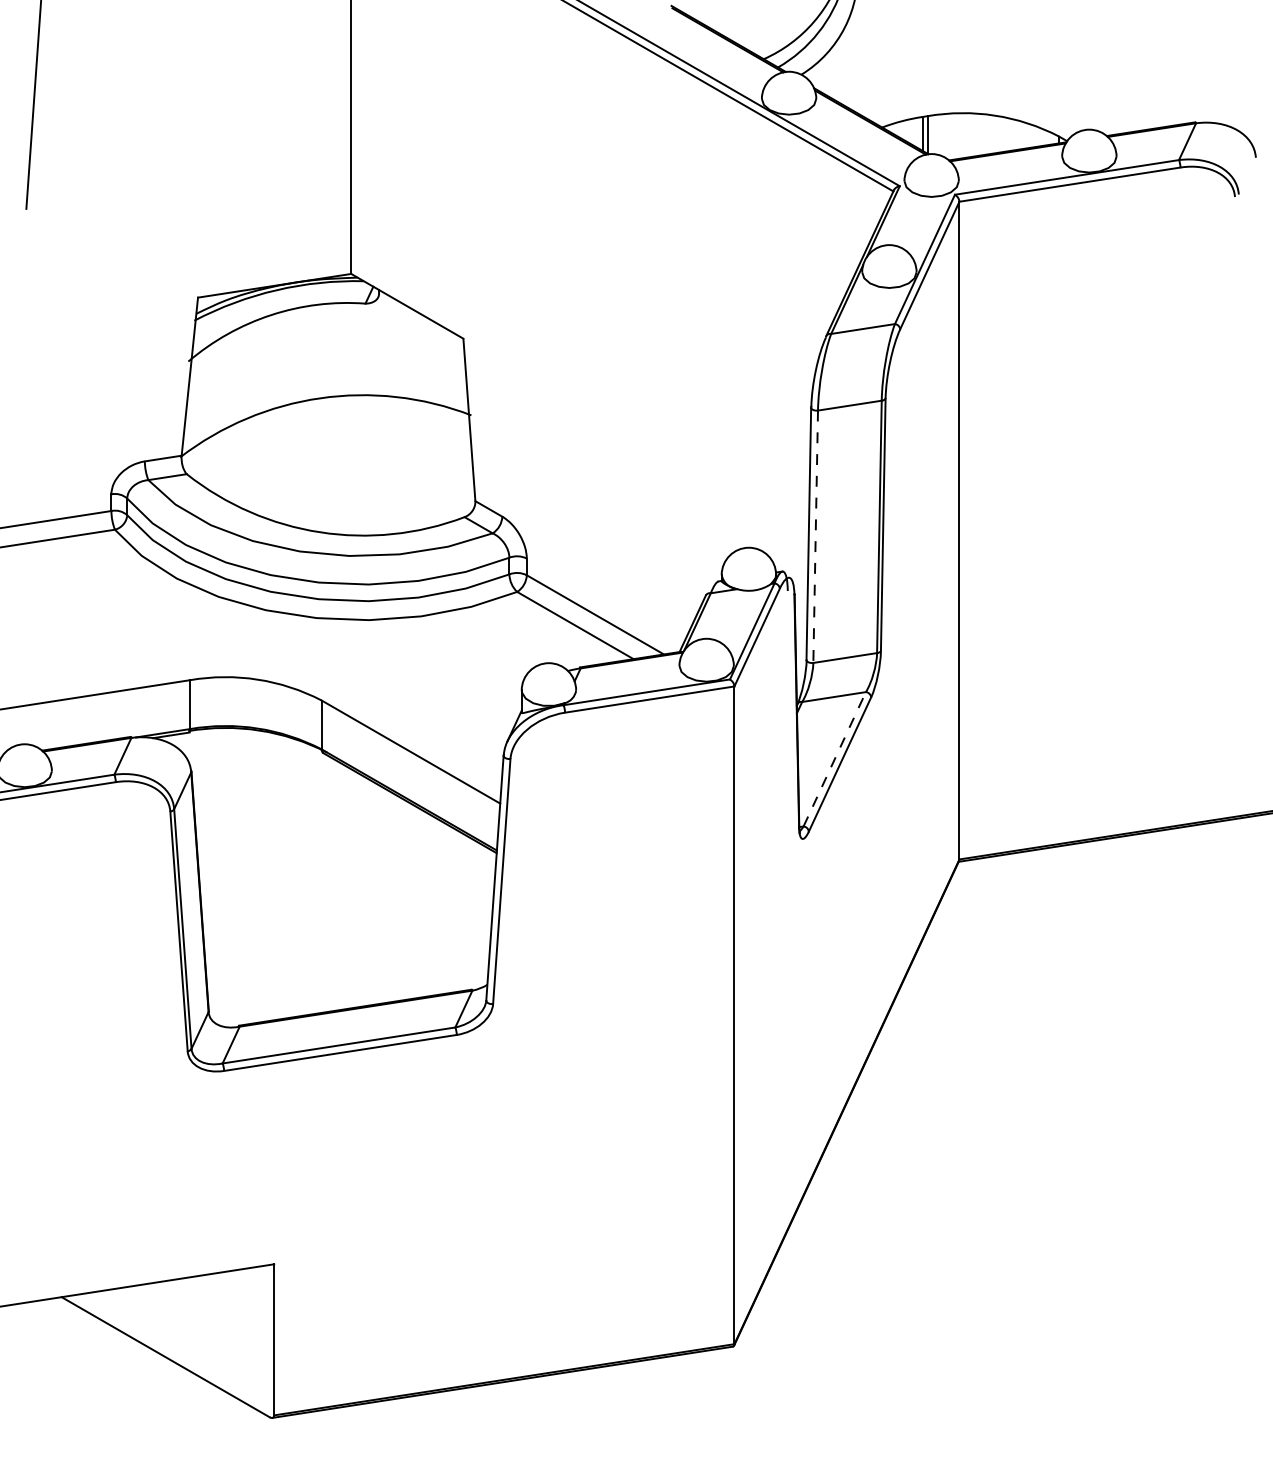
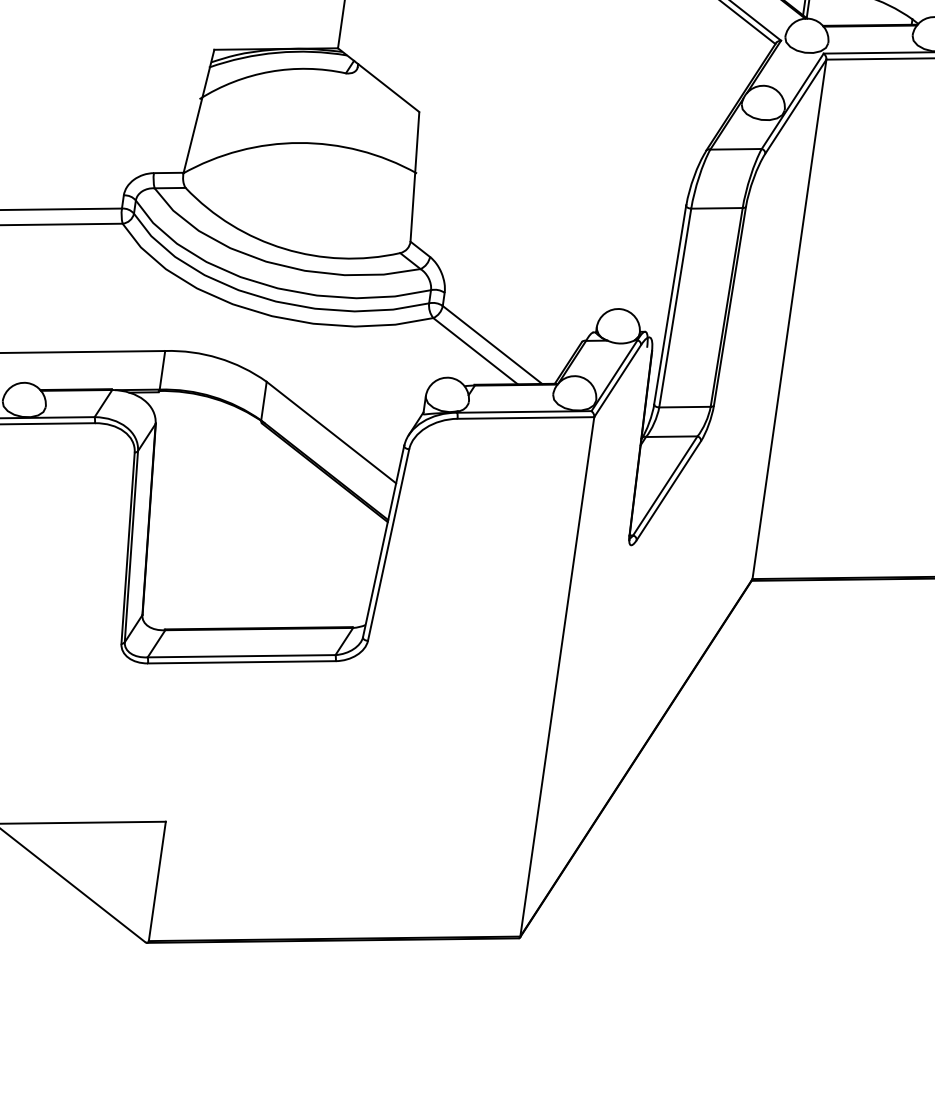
line: (815, 537) -> (675, 308), dashed -> solid
line: (834, 758) -> (665, 485), dashed -> solid

